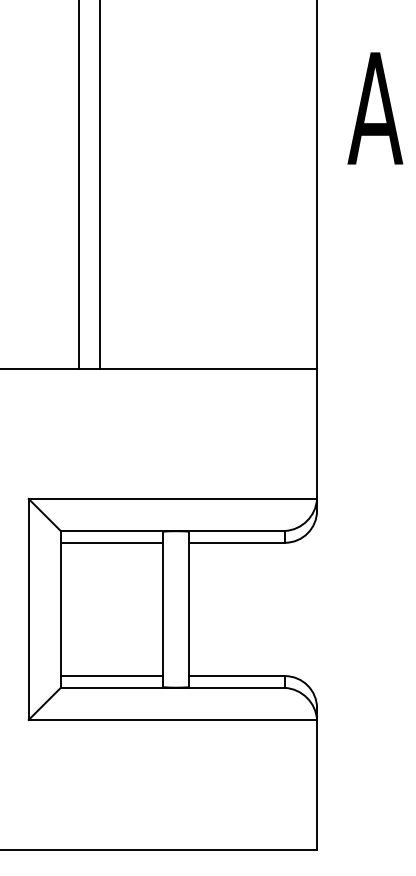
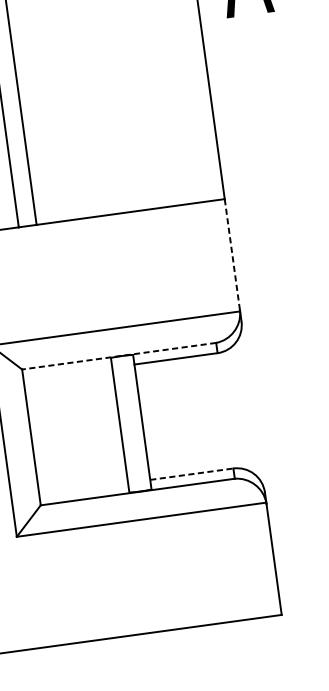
line: (317, 432) -> (232, 253), solid -> dashed
line: (172, 530) -> (118, 355), solid -> dashed
line: (111, 542) -> (67, 373), removed
line: (111, 676) -> (83, 489), removed
line: (237, 676) -> (192, 474), solid -> dashed

